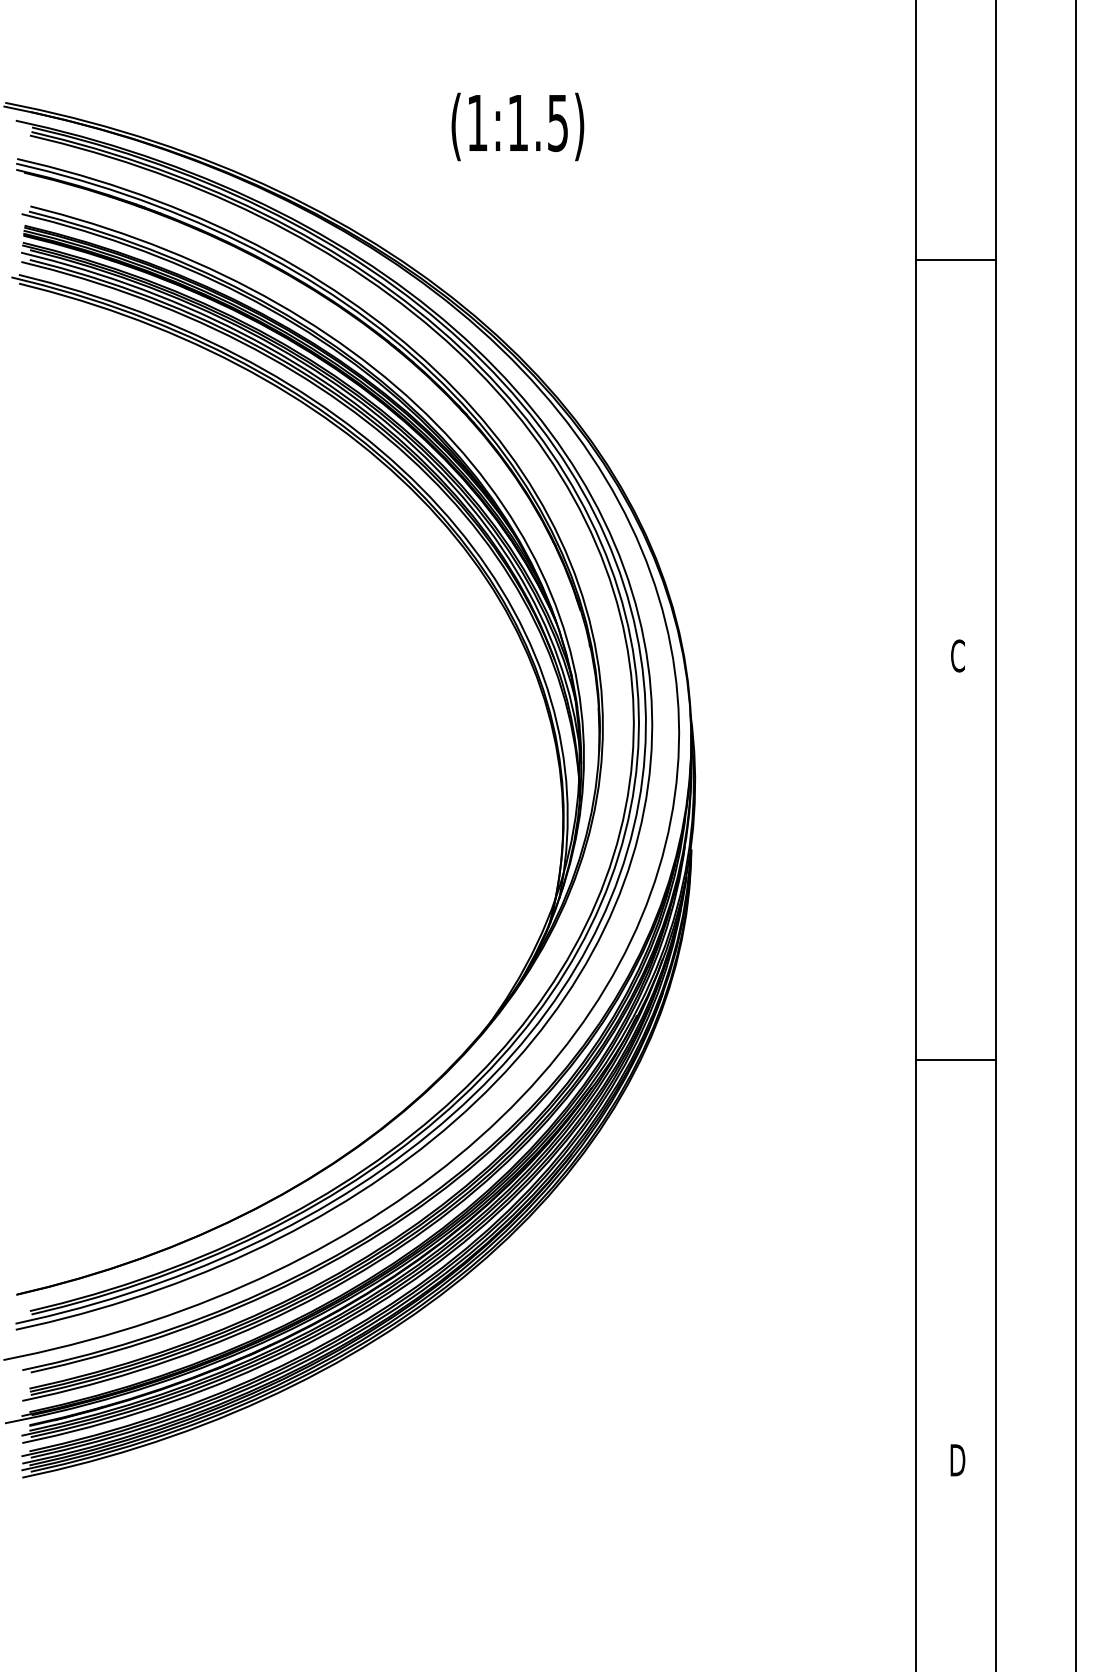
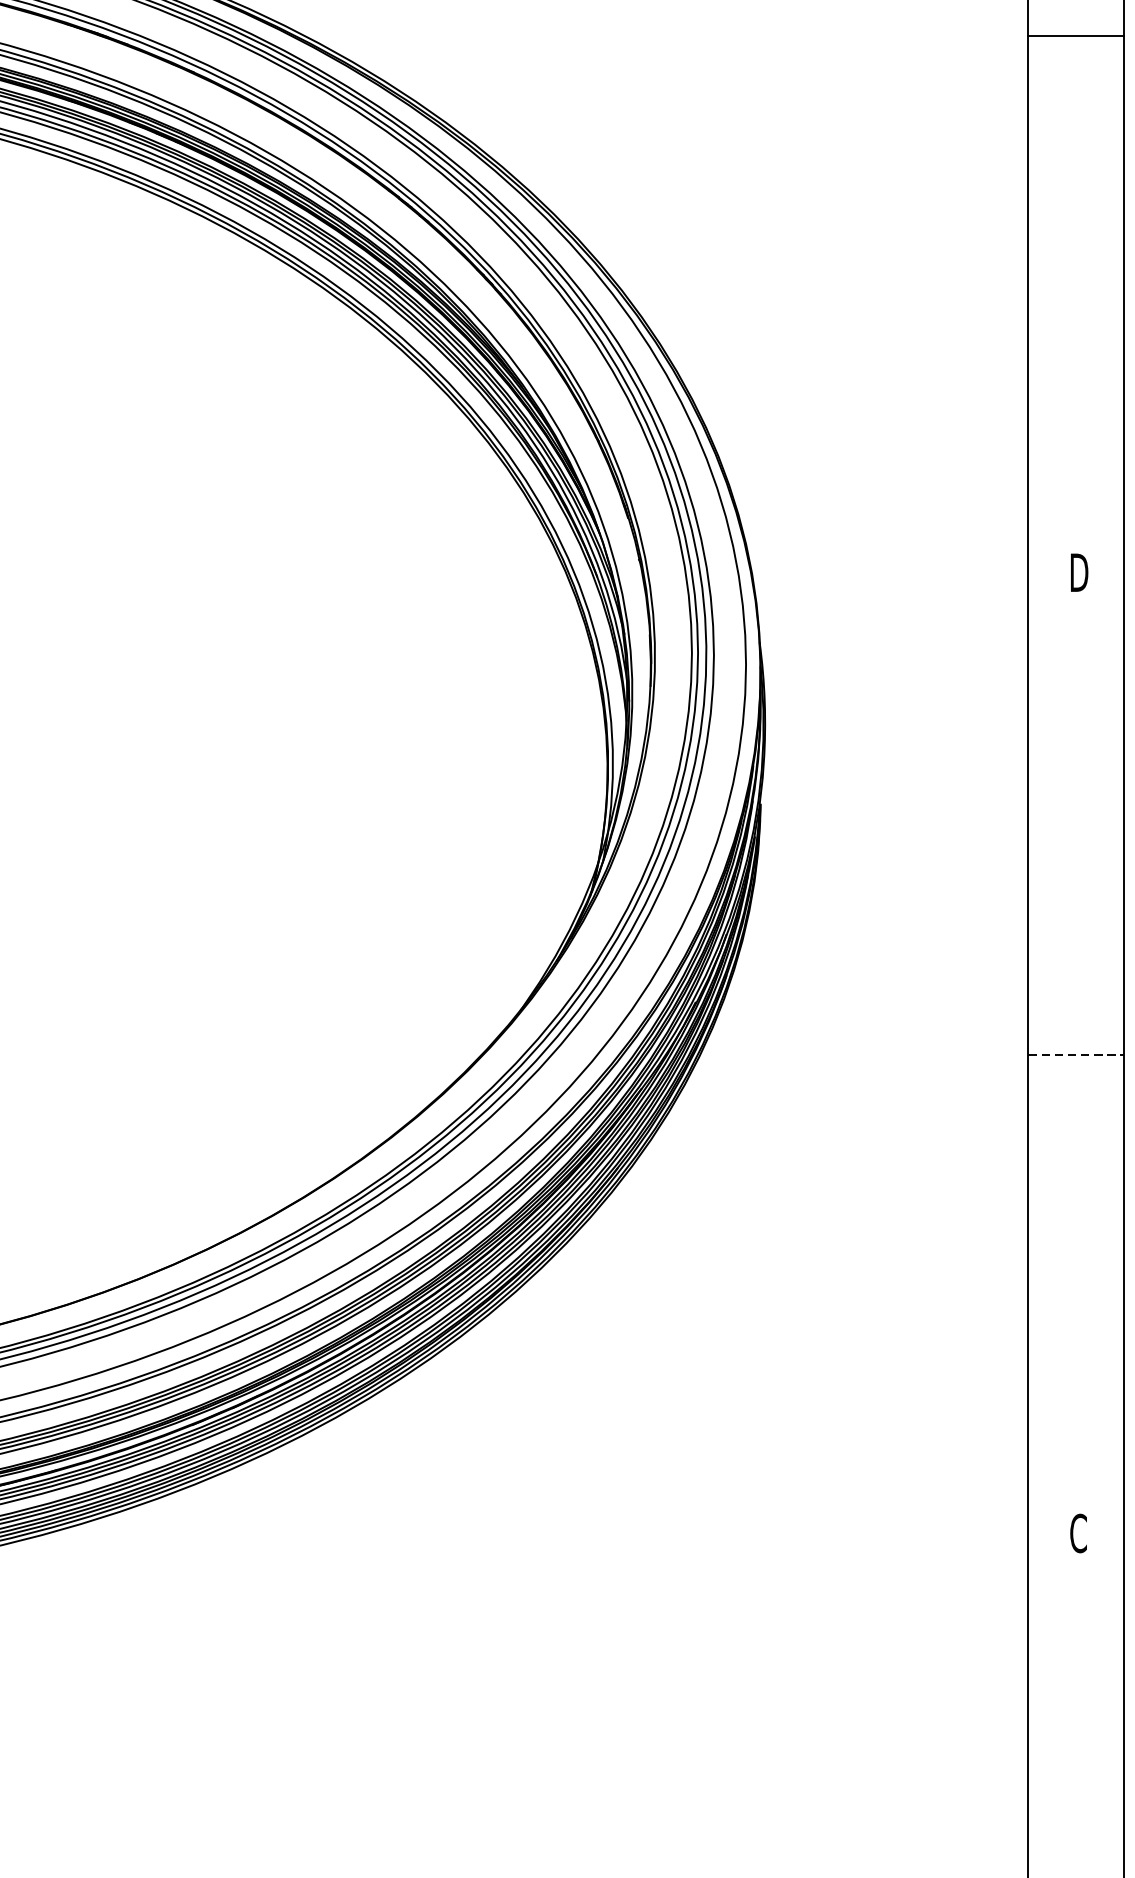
line: (955, 259) -> (1076, 35), moved
text: (958, 655) -> (1079, 572), C -> D
line: (955, 1059) -> (1076, 1054), solid -> dashed
text: (957, 1459) -> (1078, 1532), D -> C

